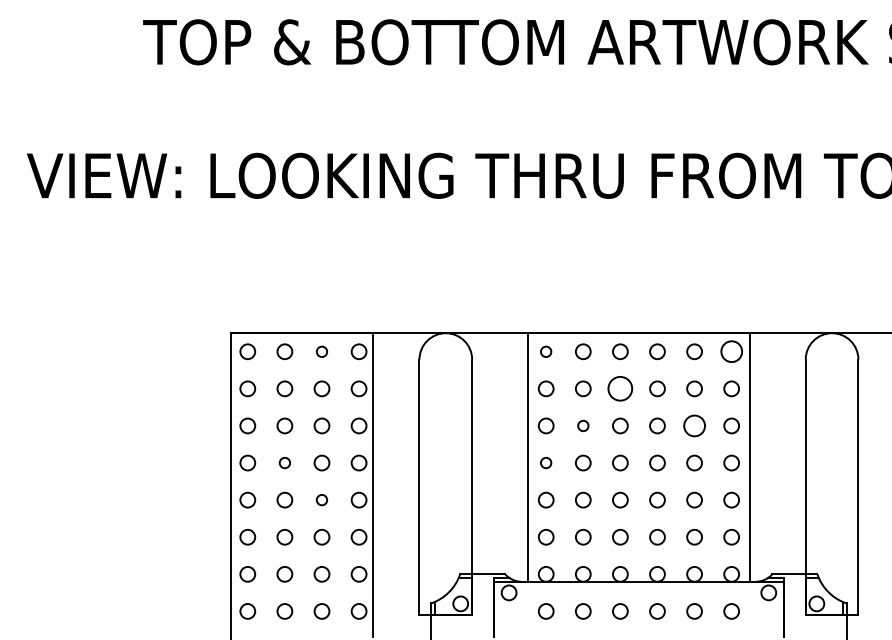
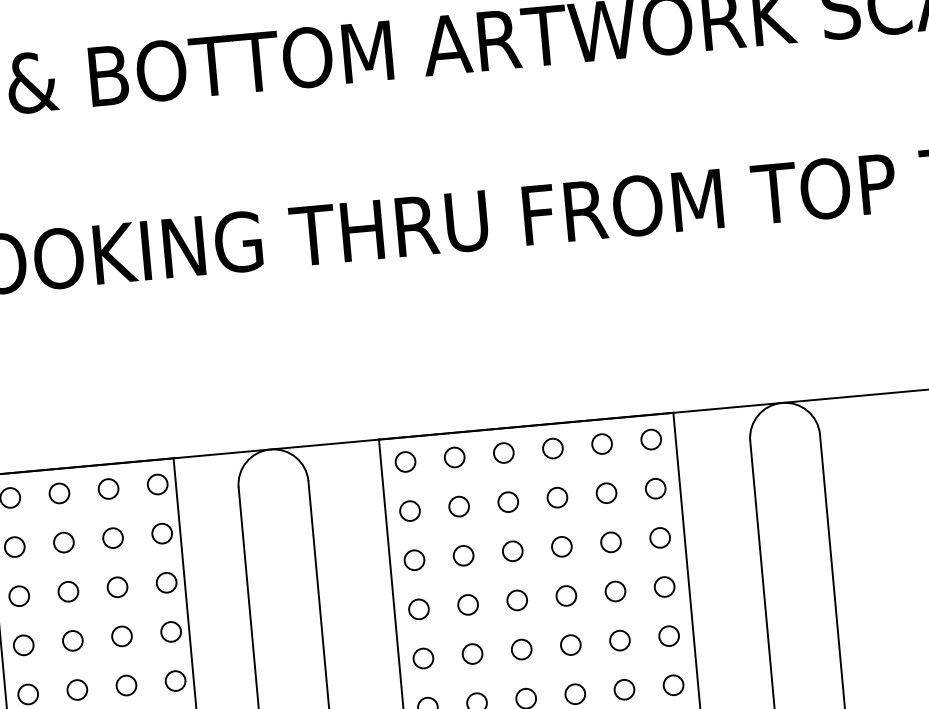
circle: (321, 351) -> (107, 488), size x1.43
circle: (545, 351) -> (404, 461), size x1.43
circle: (731, 351) -> (650, 439), size x0.71
circle: (620, 388) -> (508, 501), size x0.62
circle: (583, 425) -> (463, 555), size x1.43
circle: (694, 425) -> (610, 541), size x0.71
circle: (284, 462) -> (72, 640), size x1.43
circle: (545, 462) -> (417, 608), size x1.43
circle: (321, 499) -> (125, 684), size x1.43

